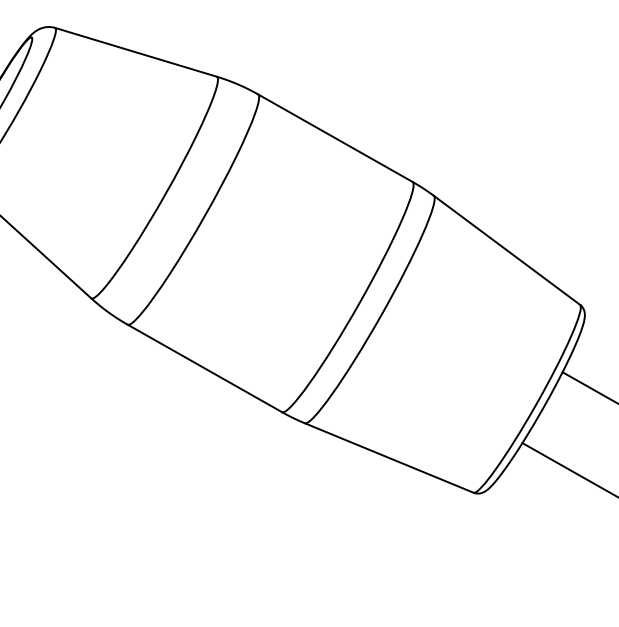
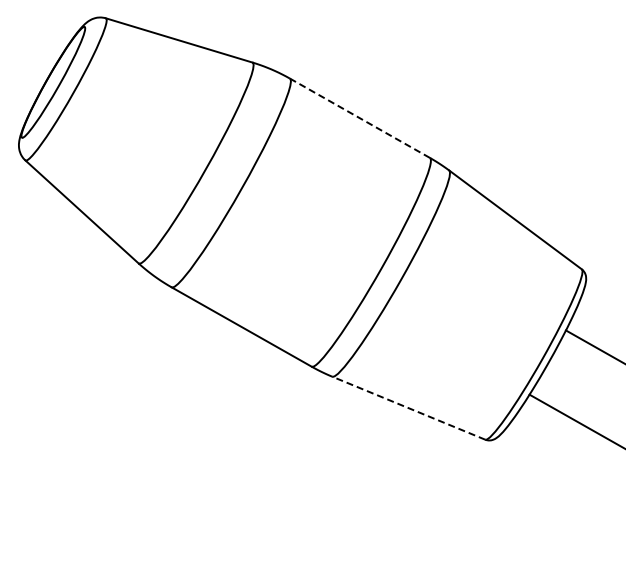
line: (334, 138) -> (359, 118), solid -> dashed
line: (388, 458) -> (408, 408), solid -> dashed

